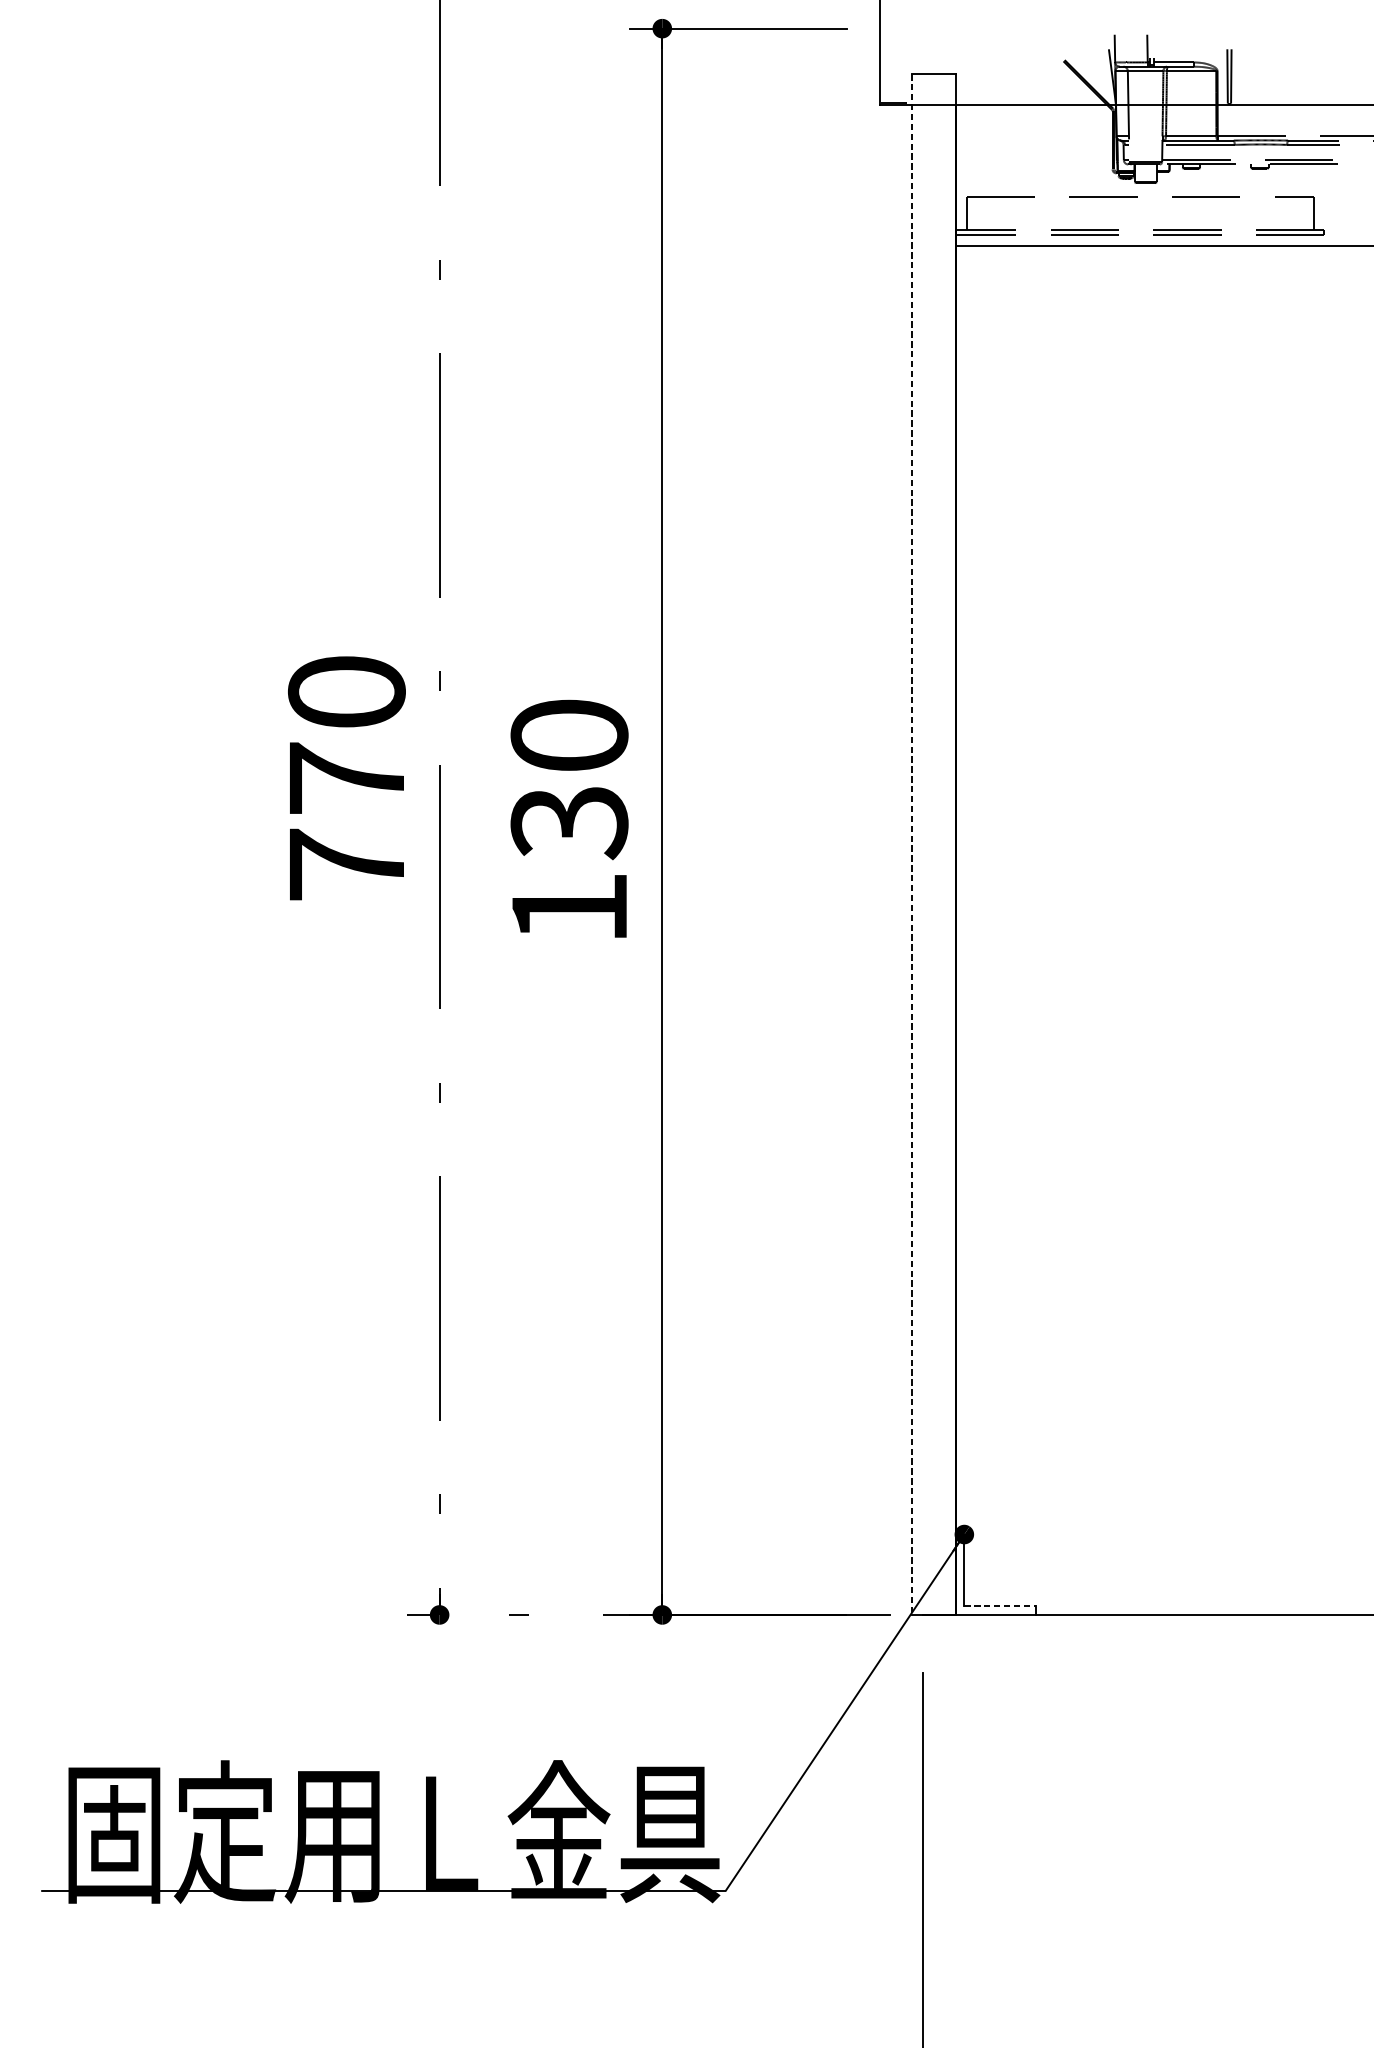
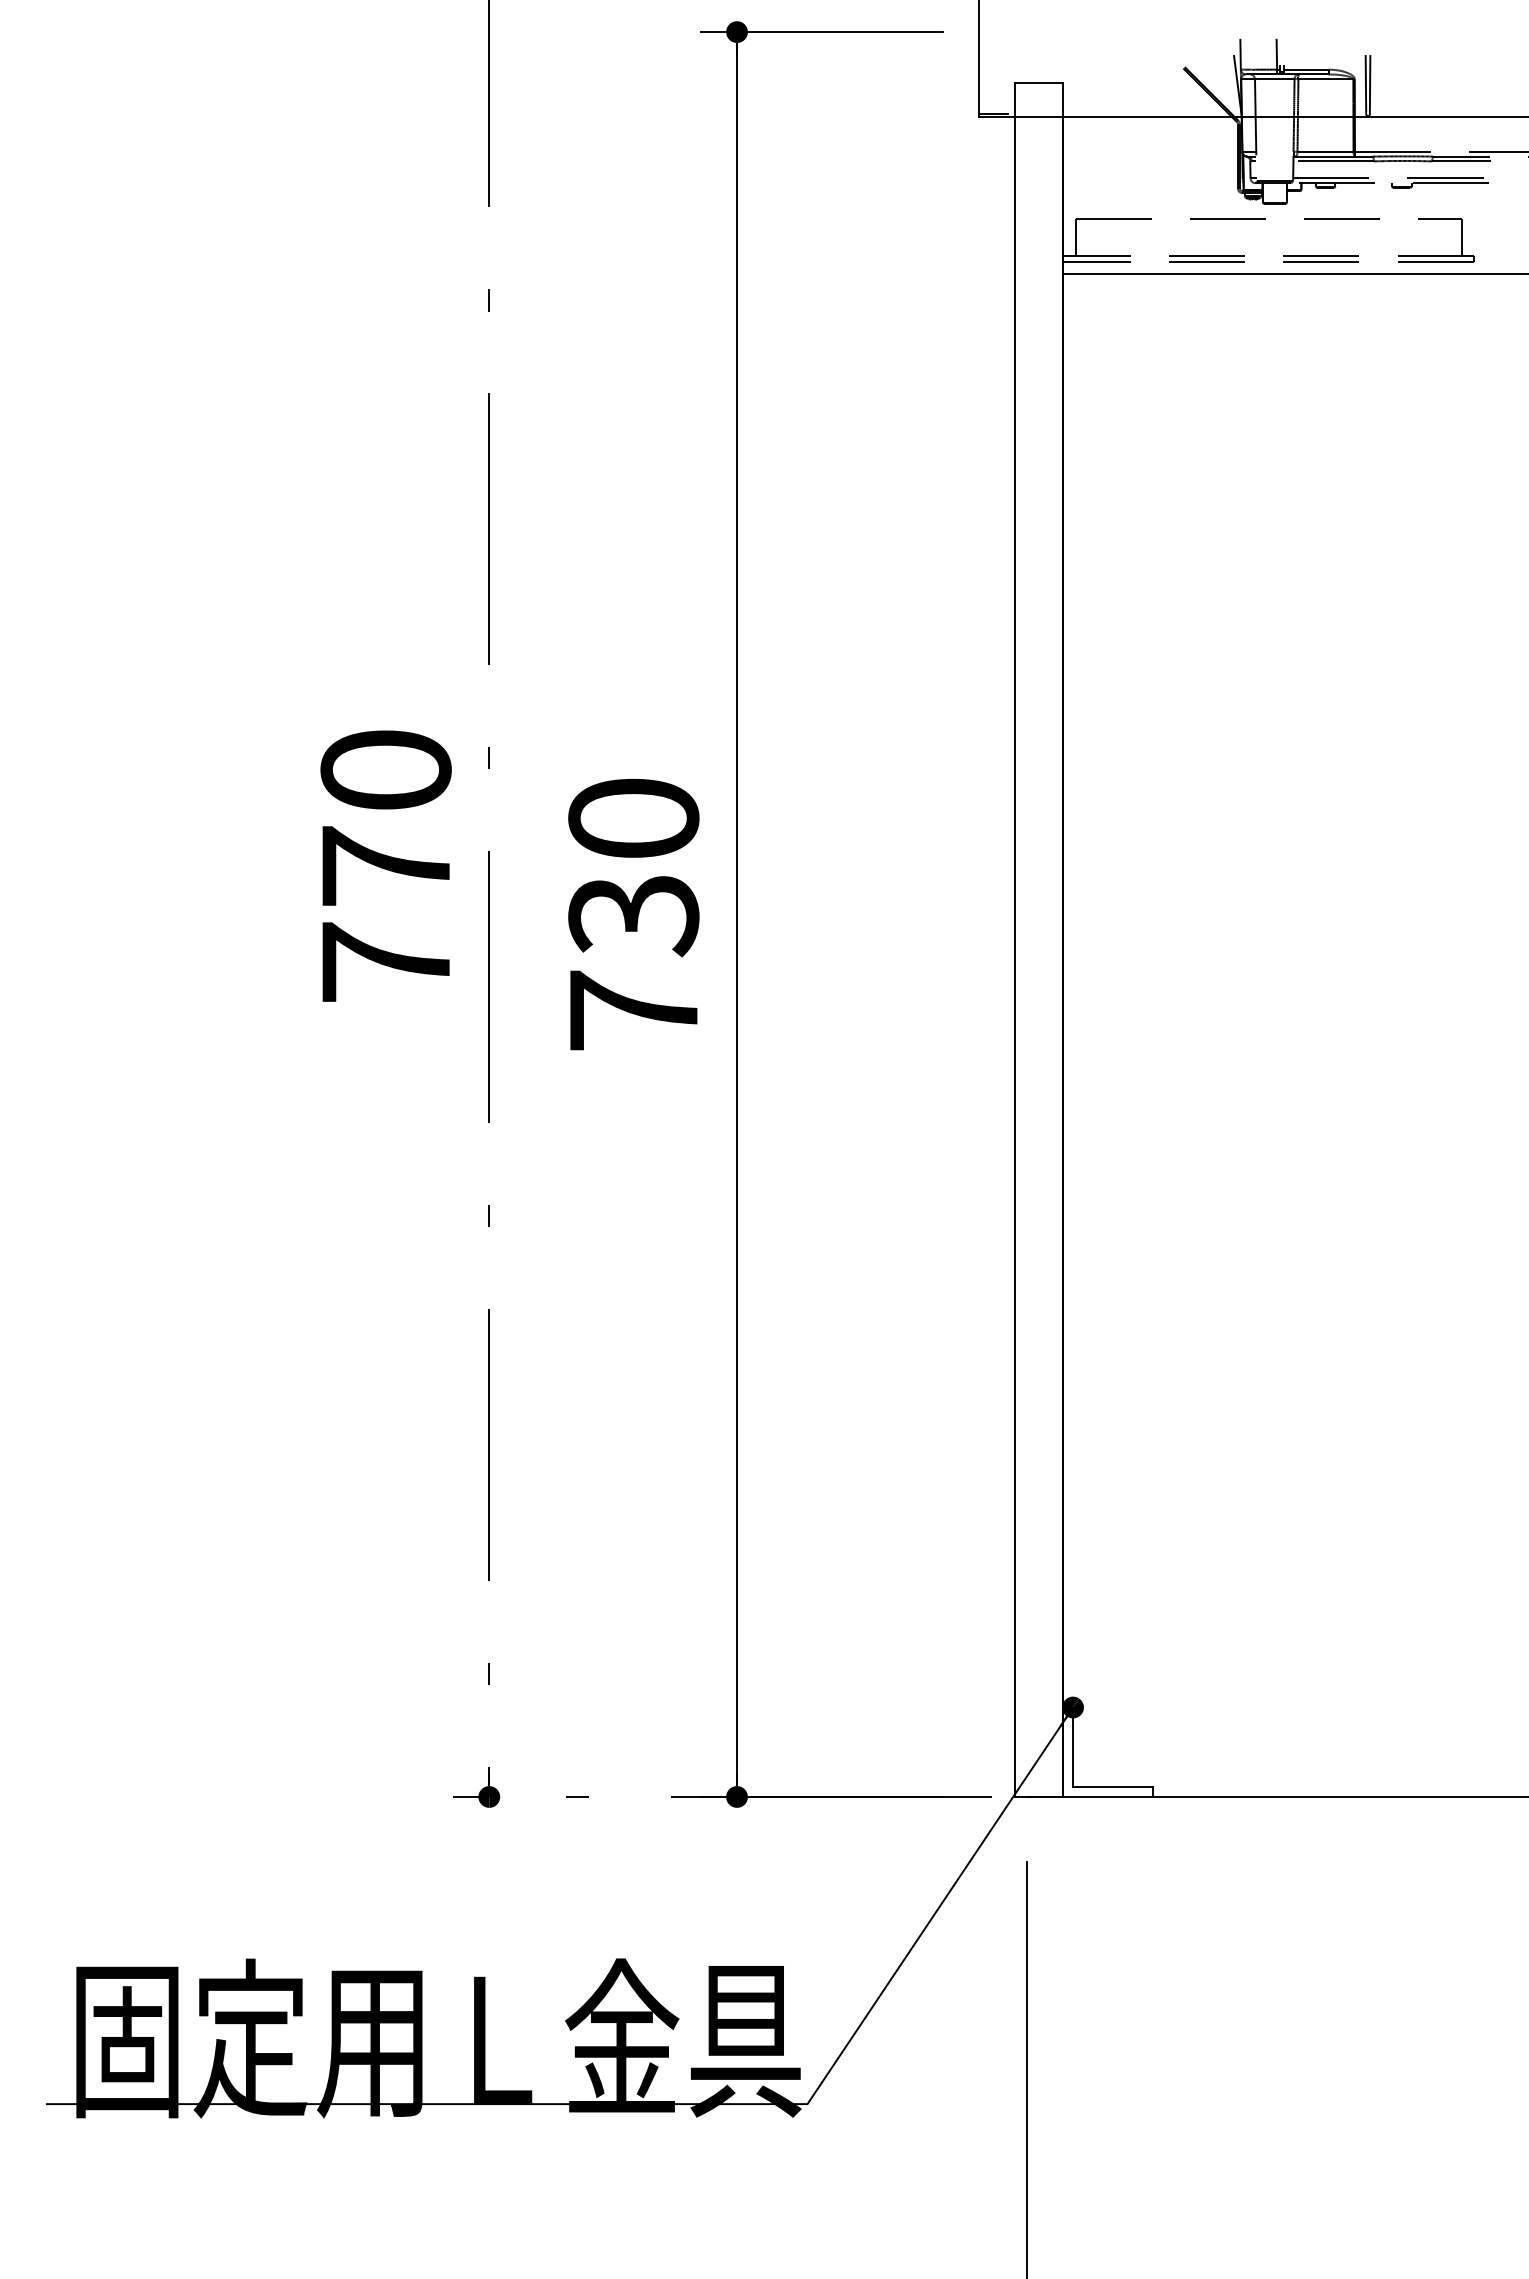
line: (912, 845) -> (1015, 940), dashed -> solid
text: (569, 908) -> (633, 1010), 130 -> 730
line: (999, 1606) -> (1112, 1787), dashed -> solid

